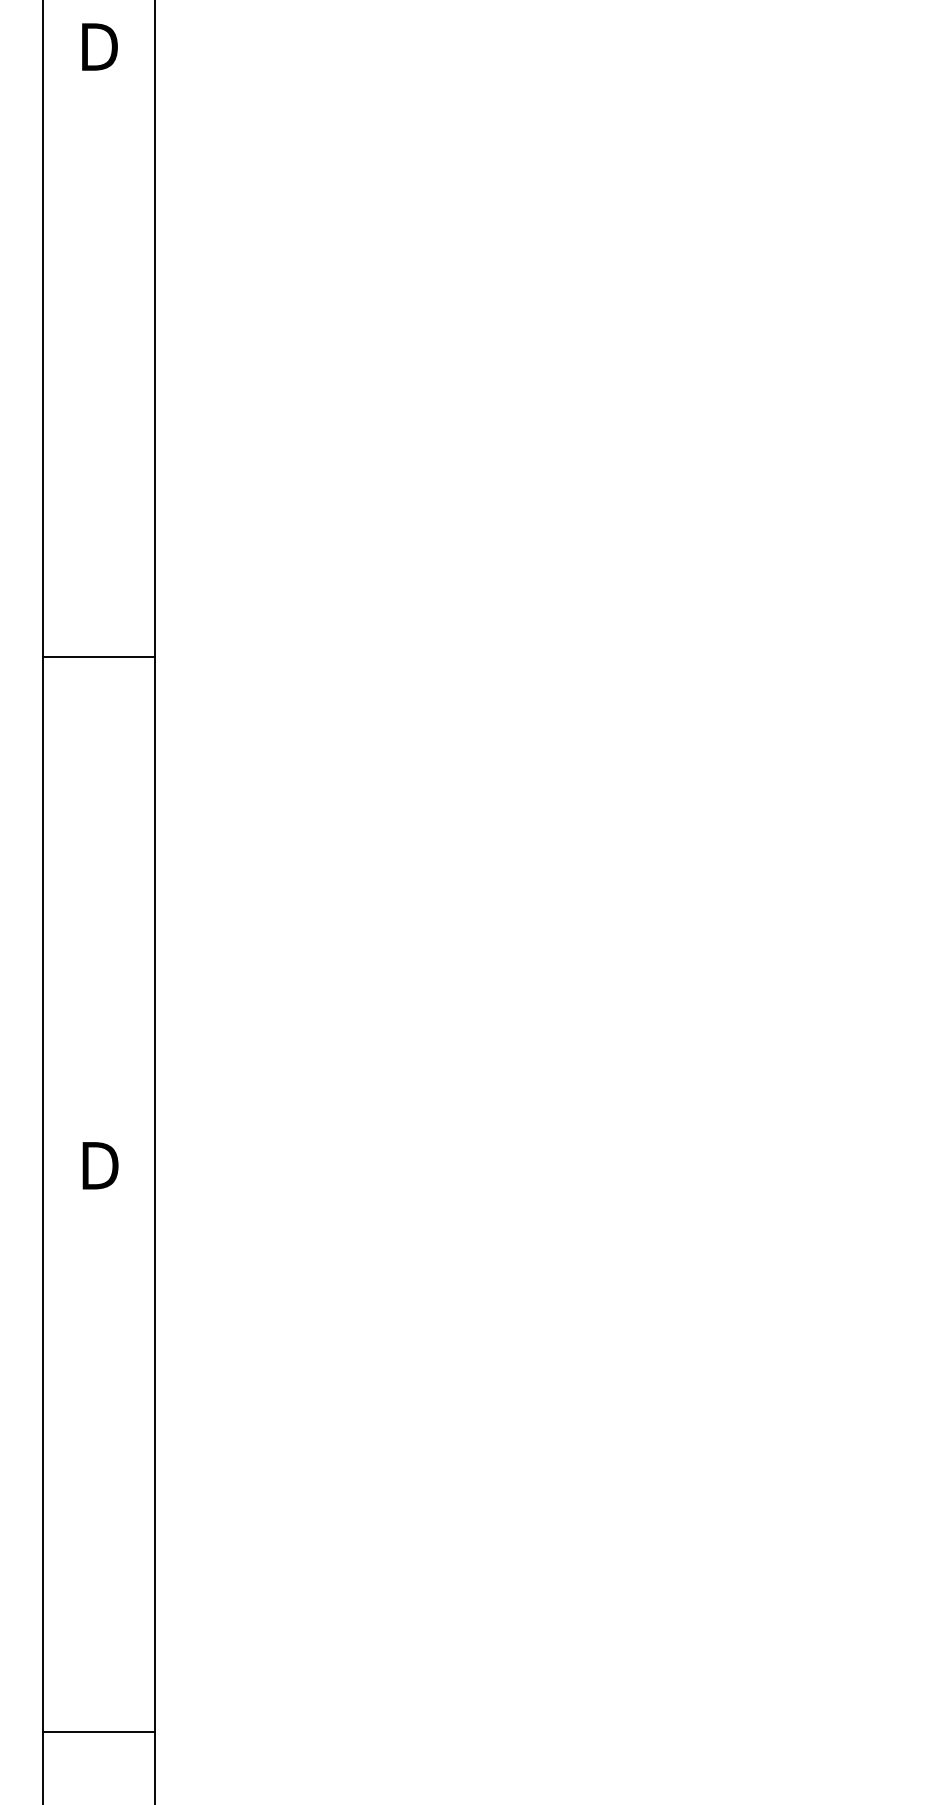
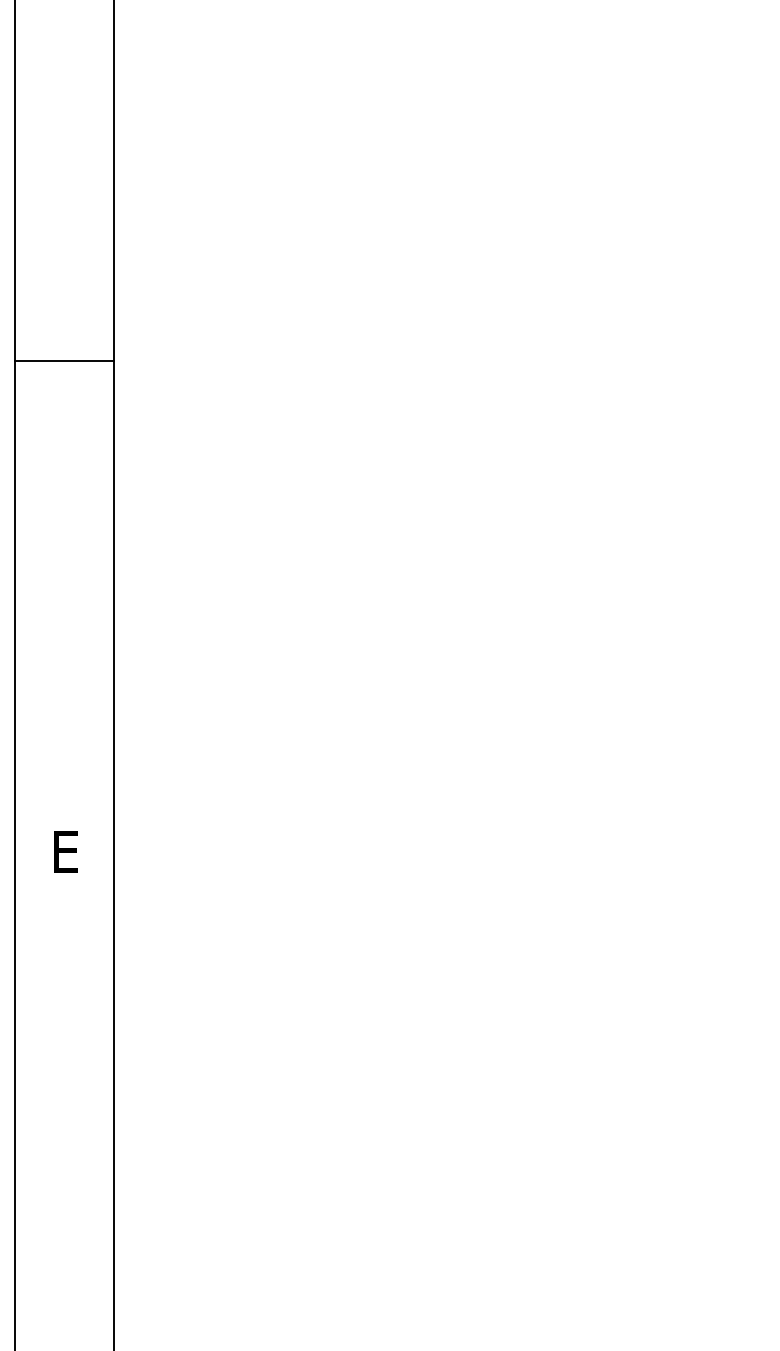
line: (98, 657) -> (64, 361), moved
text: (100, 1165) -> (66, 851), D -> E

